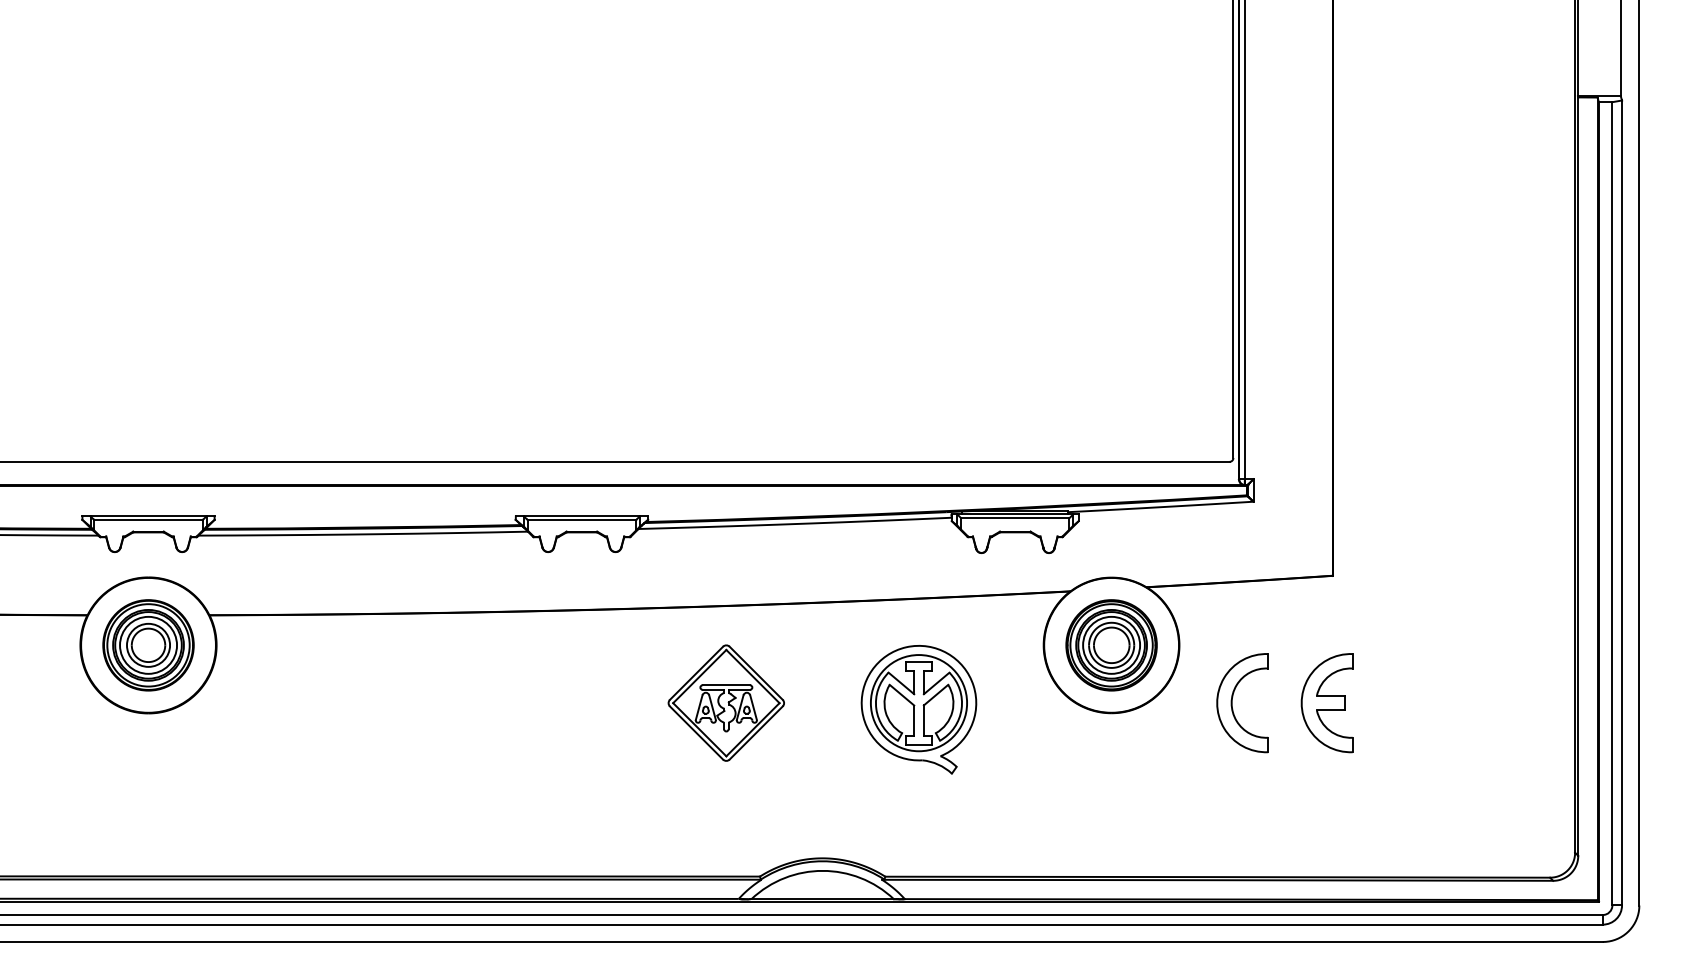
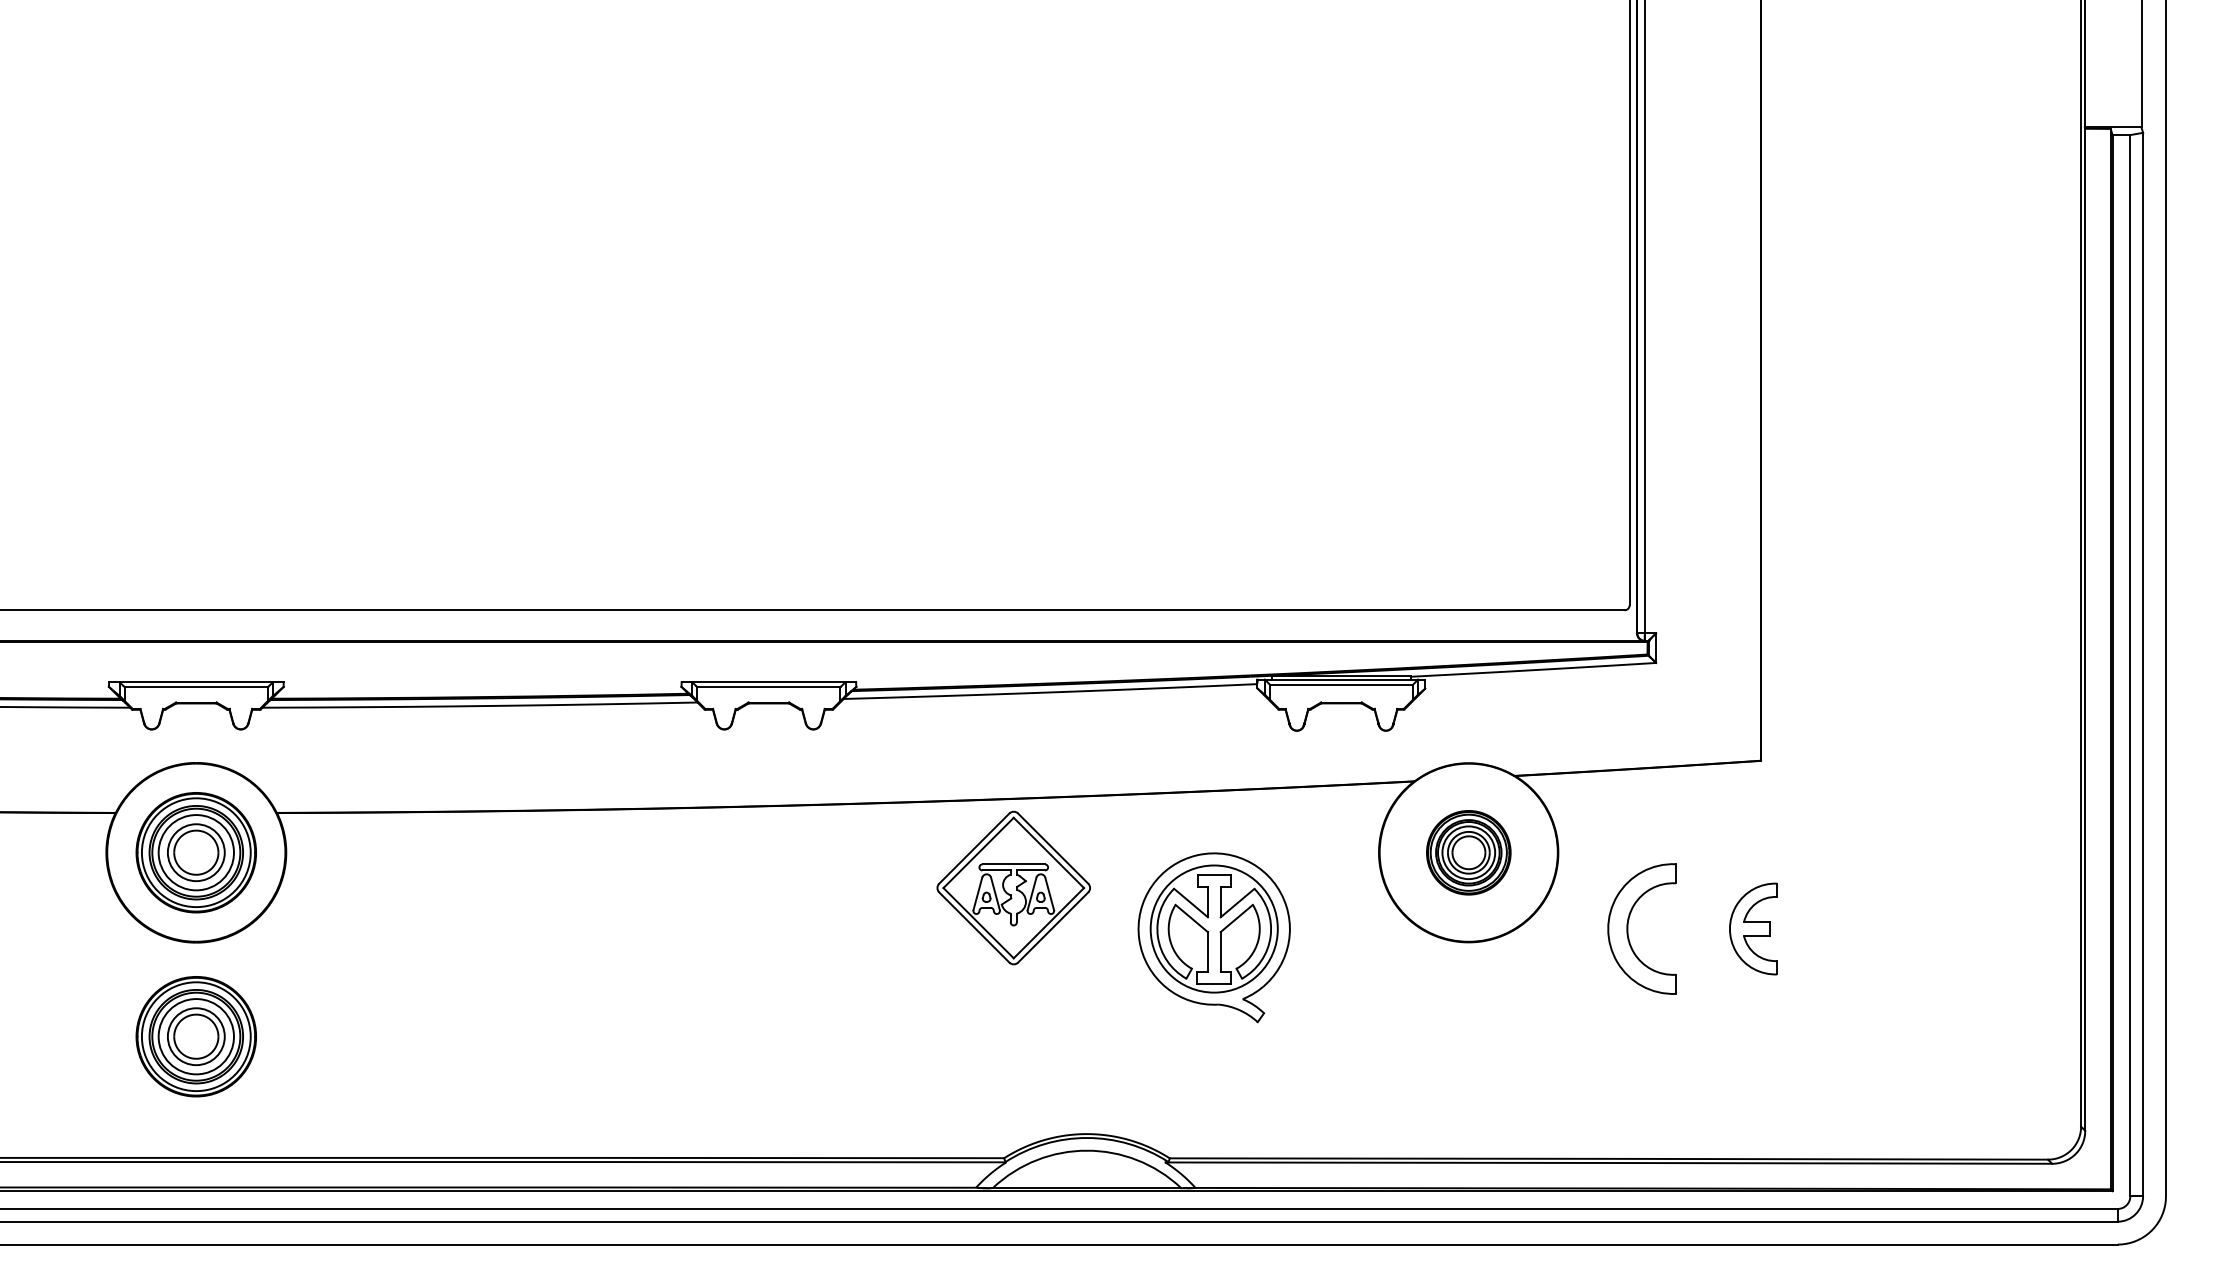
part: (1111, 645) -> (1468, 852), size x0.7
part: (726, 702) -> (1013, 887), moved
part: (1327, 702) -> (1753, 928), size x0.7
part: (147, 784) -> (195, 1036), added

